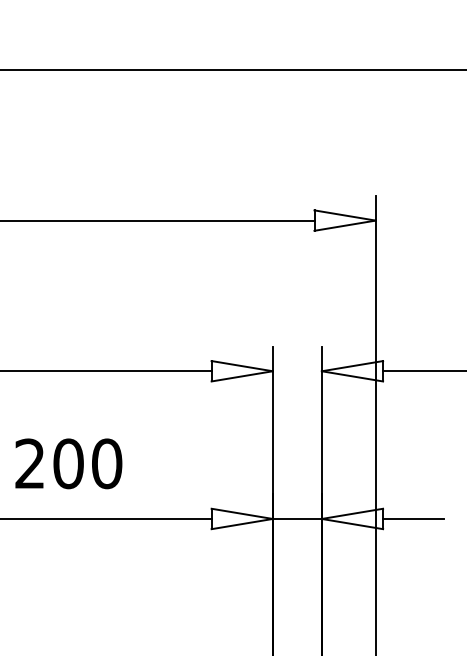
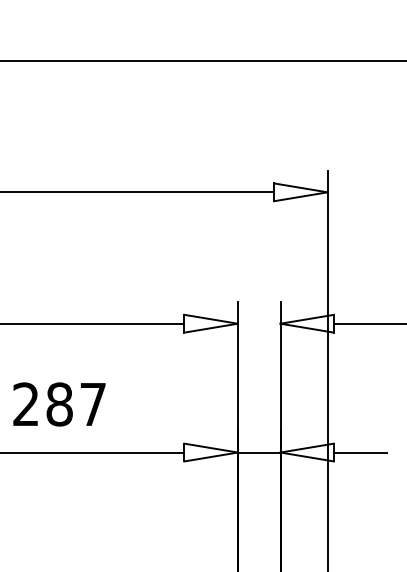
text: (87, 463) -> (76, 404), 200 -> 287

